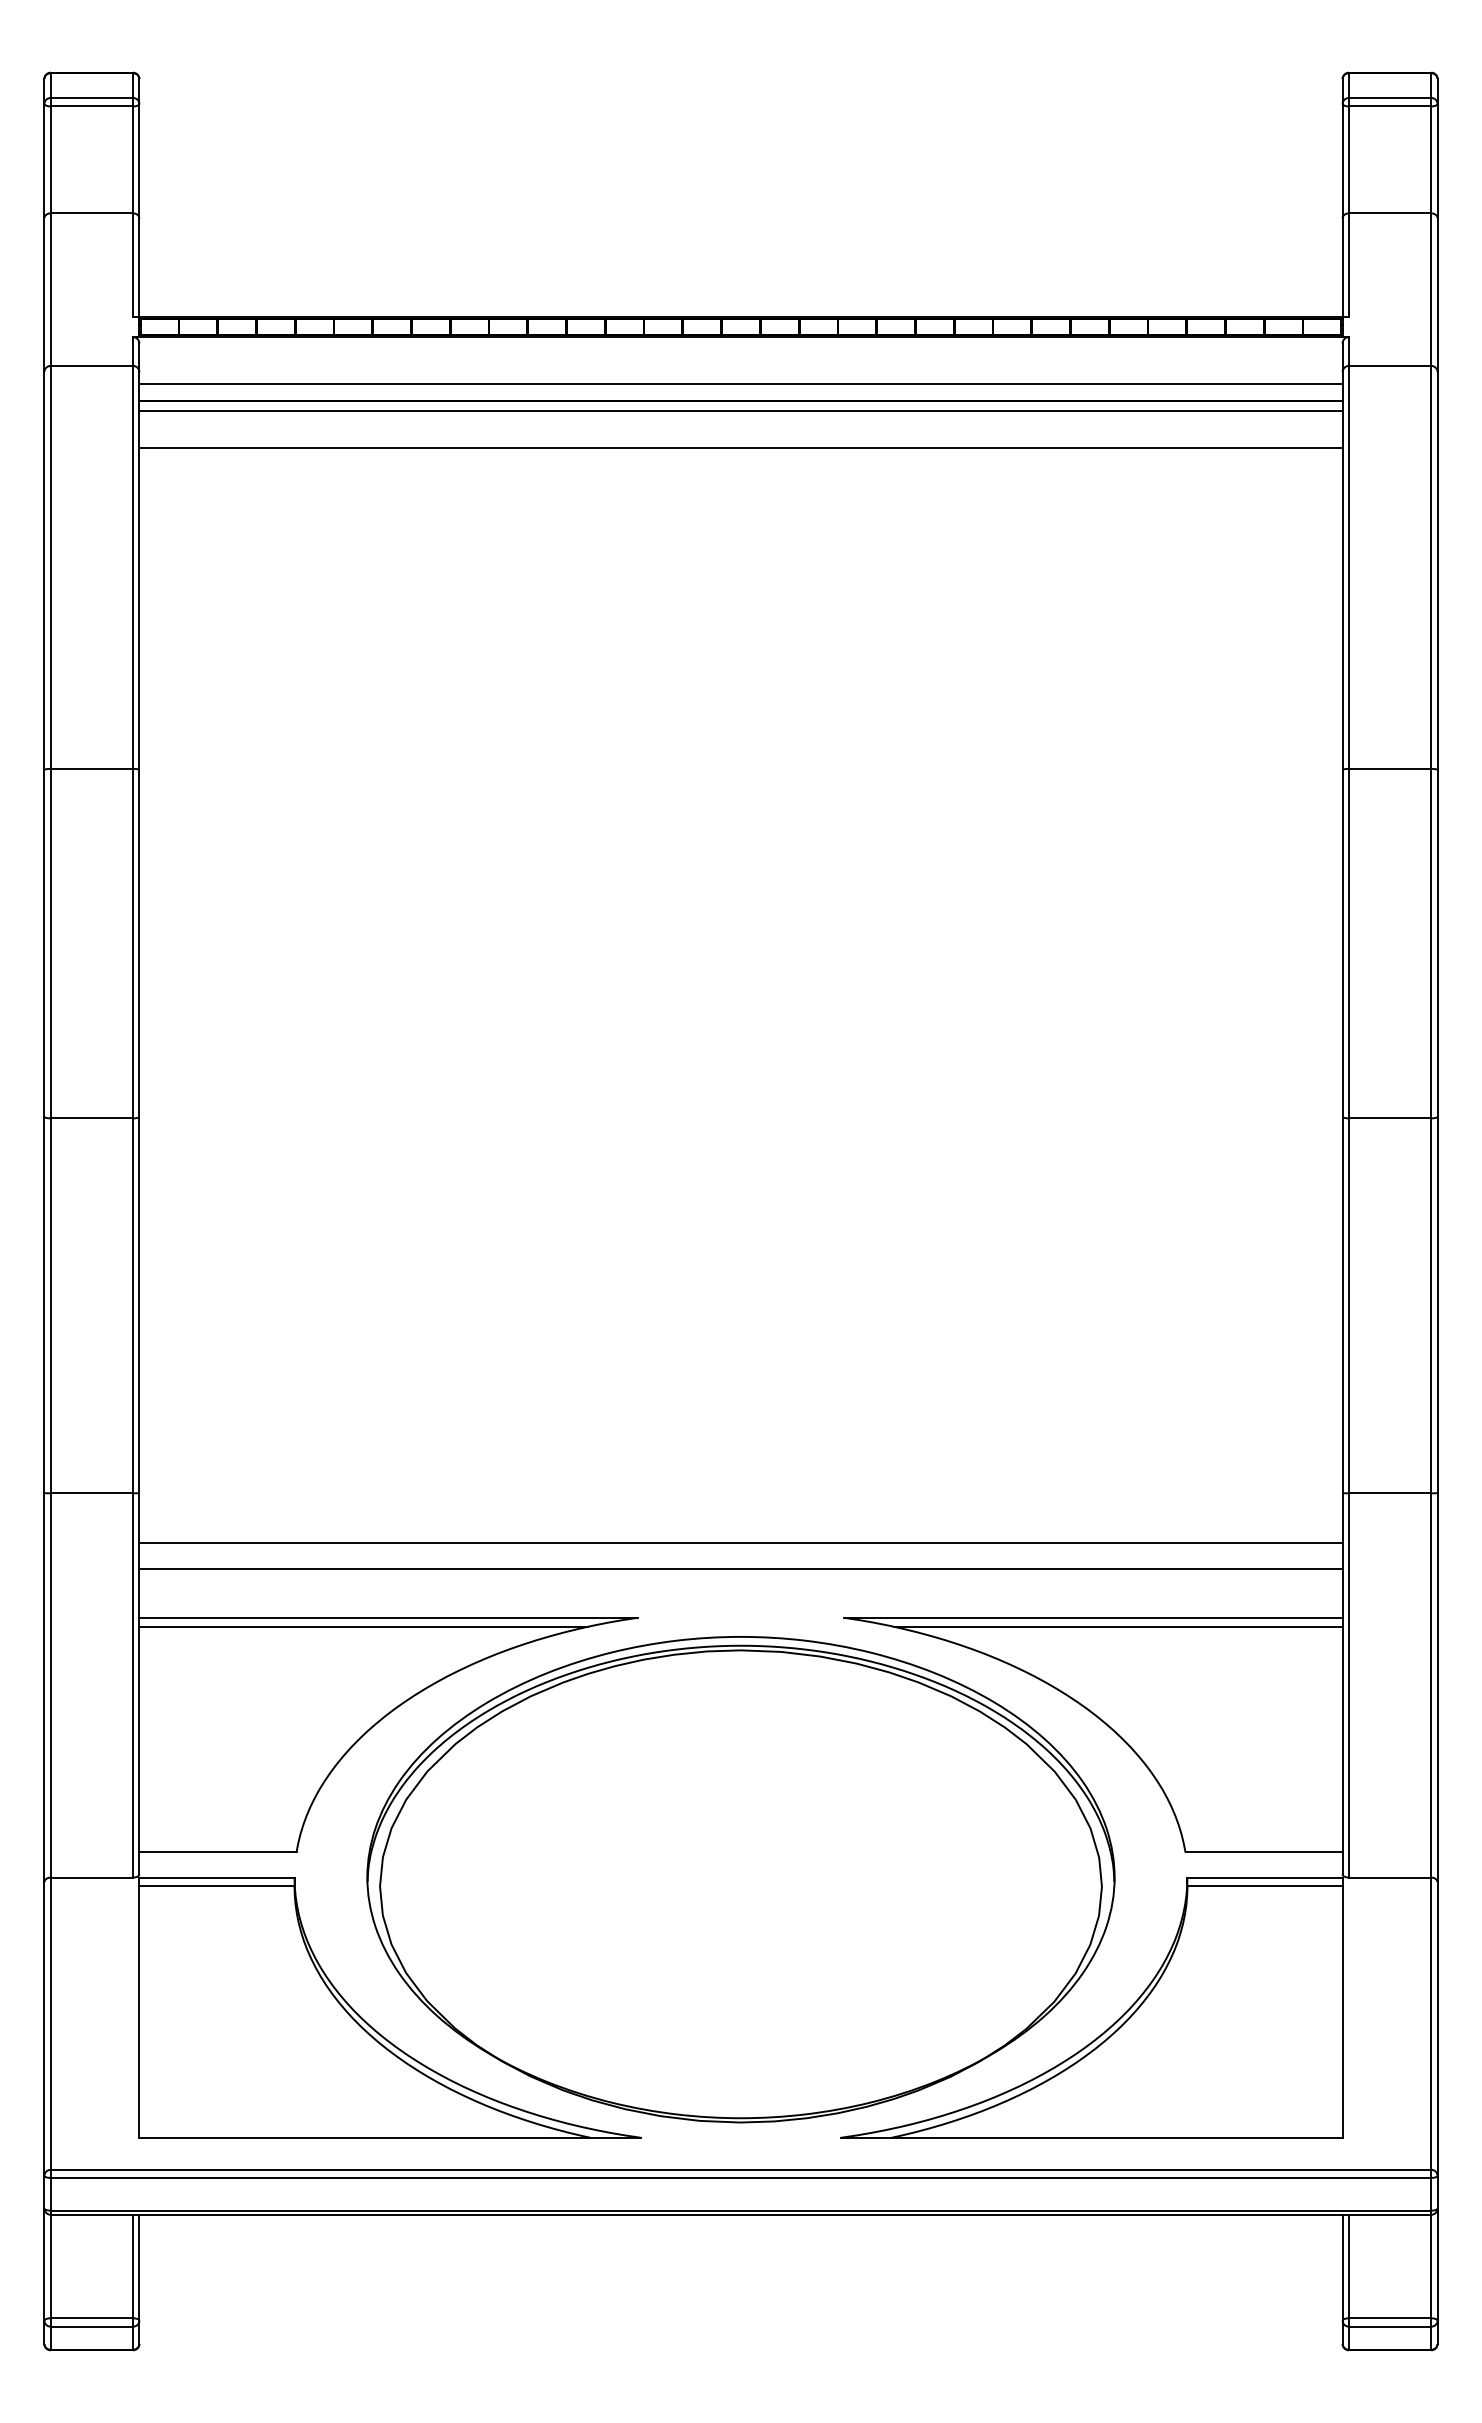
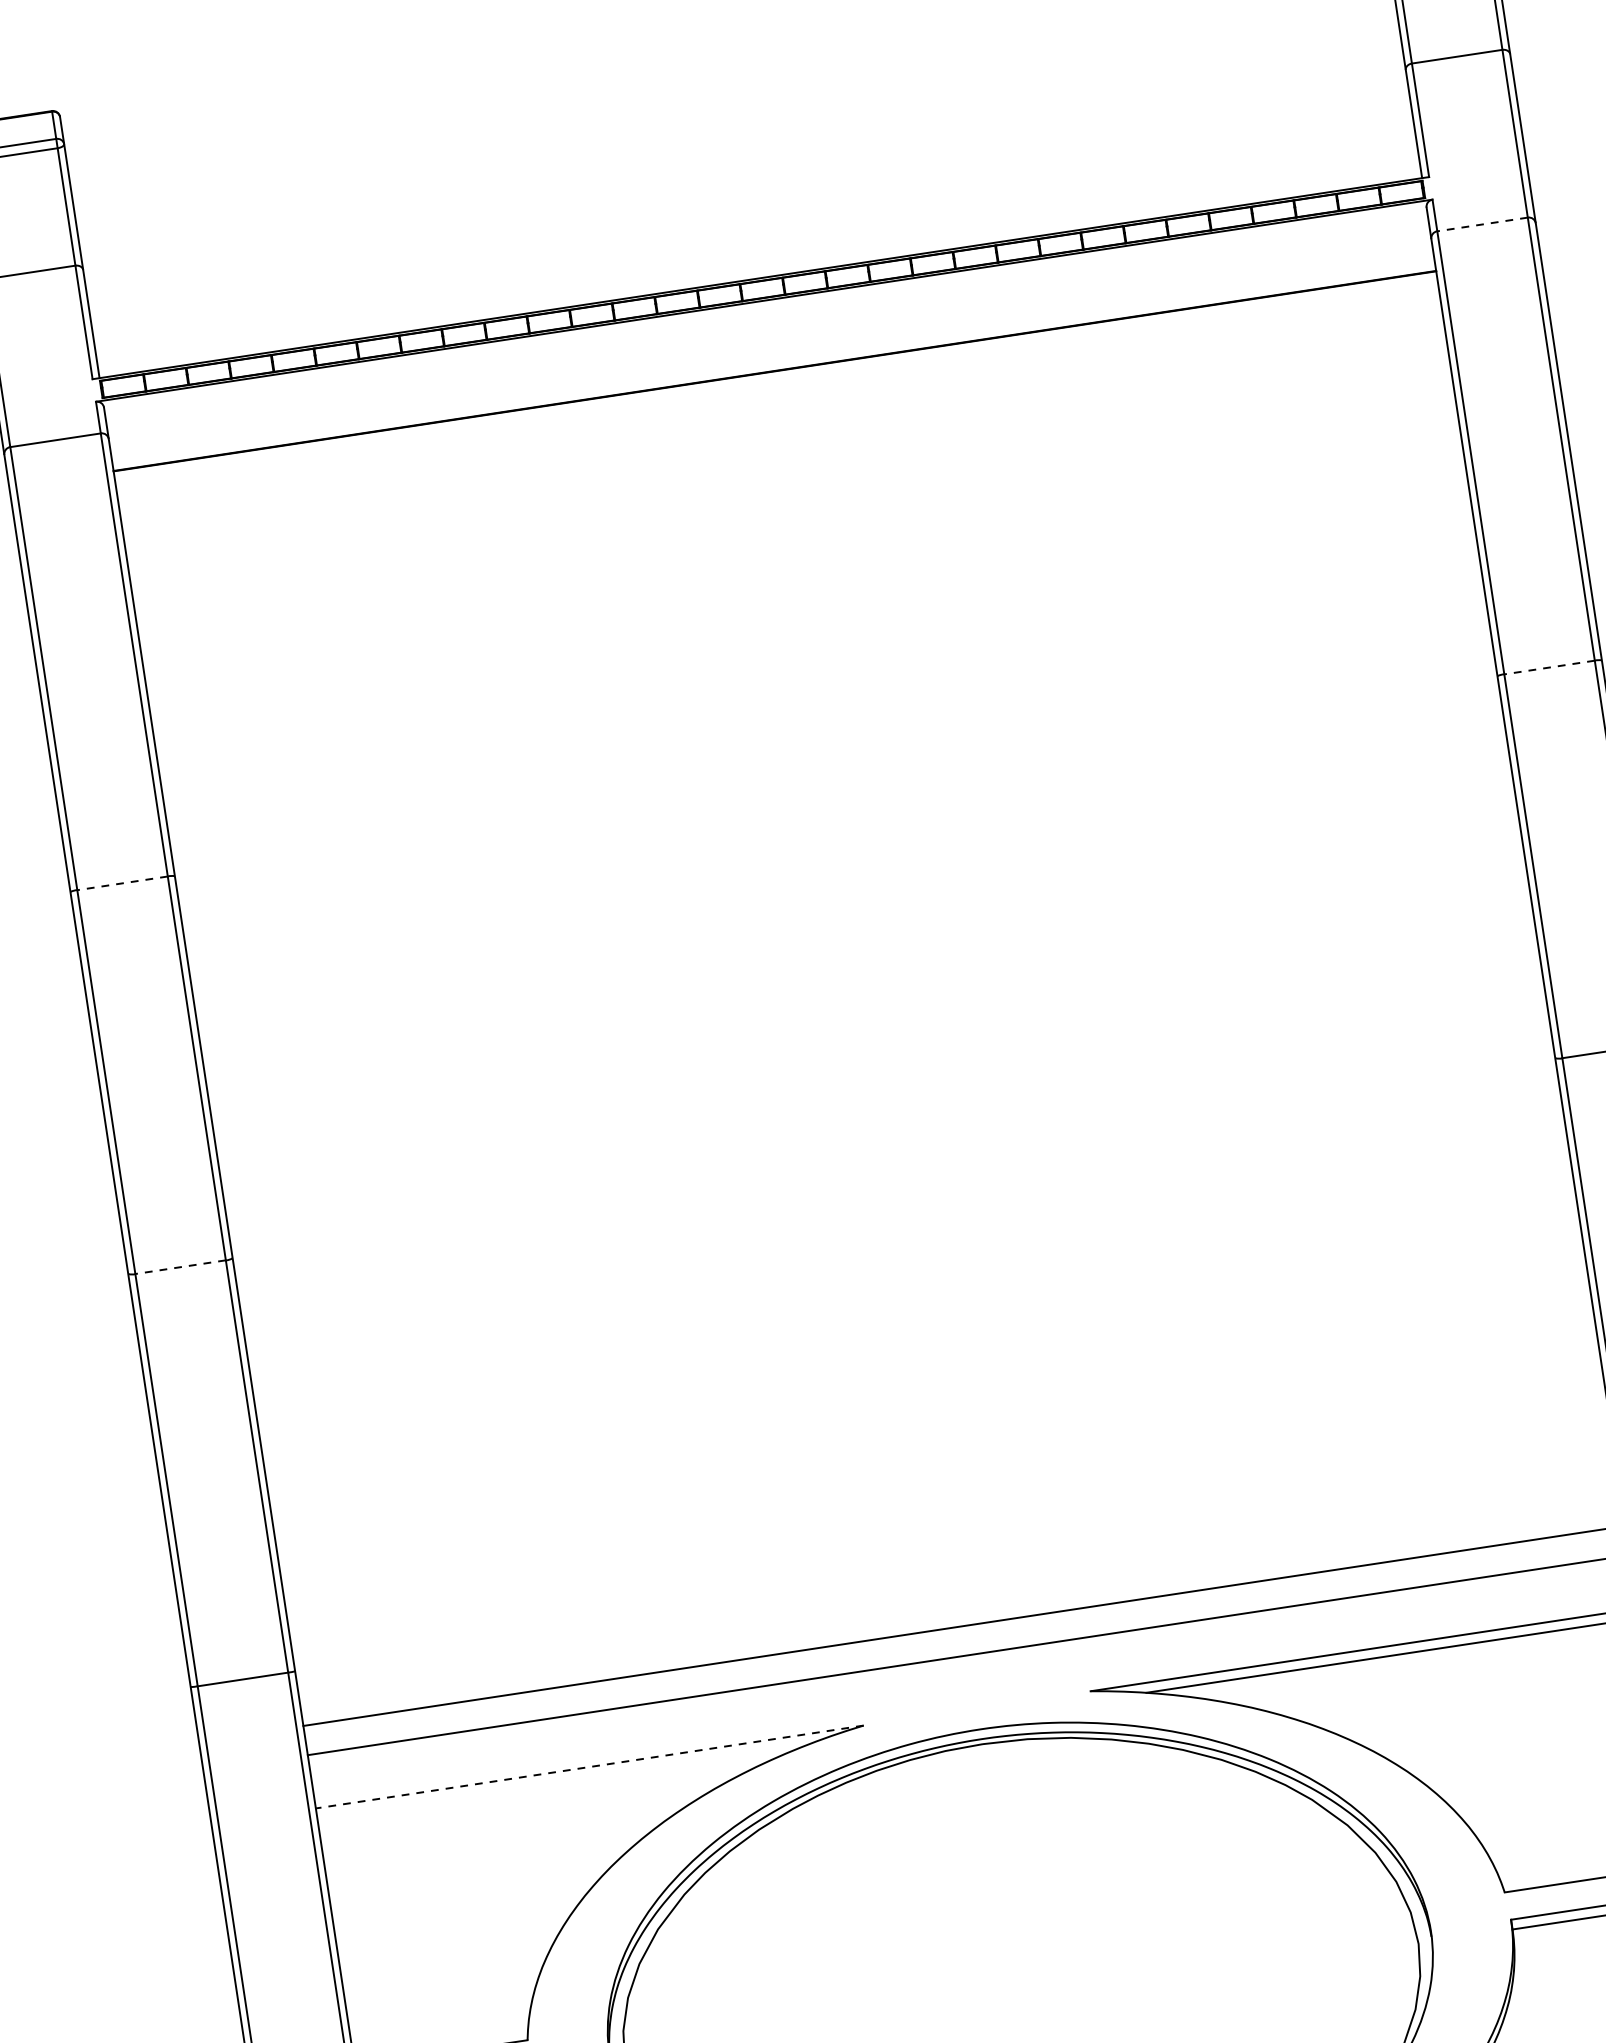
line: (1389, 365) -> (1481, 224), solid -> dashed
line: (740, 384) -> (771, 352), removed
line: (740, 411) -> (776, 382), removed
line: (740, 447) -> (782, 422), removed
line: (91, 769) -> (122, 883), solid -> dashed
line: (1389, 769) -> (1548, 668), solid -> dashed
line: (91, 1118) -> (180, 1267), solid -> dashed
line: (388, 1617) -> (589, 1766), solid -> dashed
line: (363, 1626) -> (563, 1780), removed

